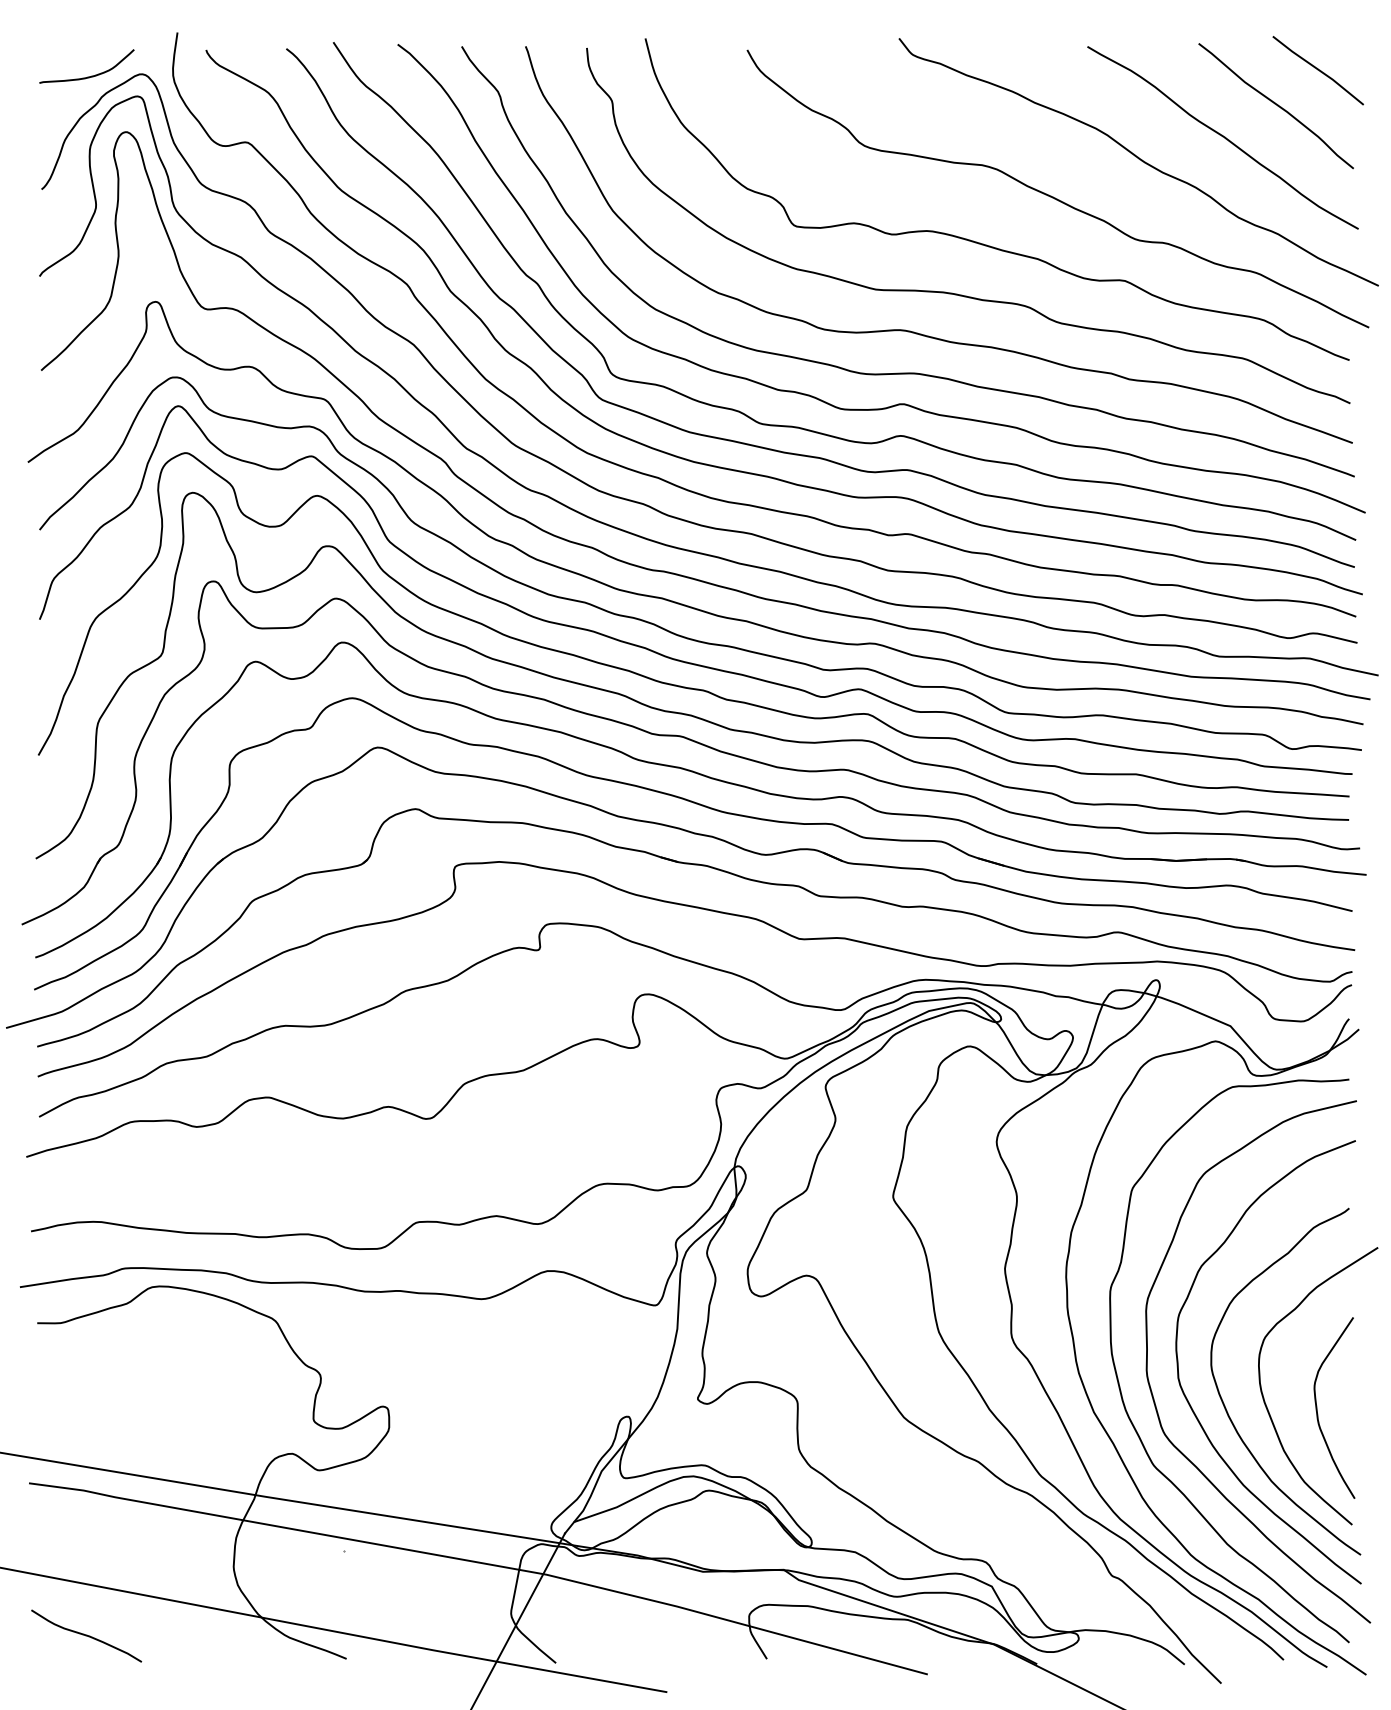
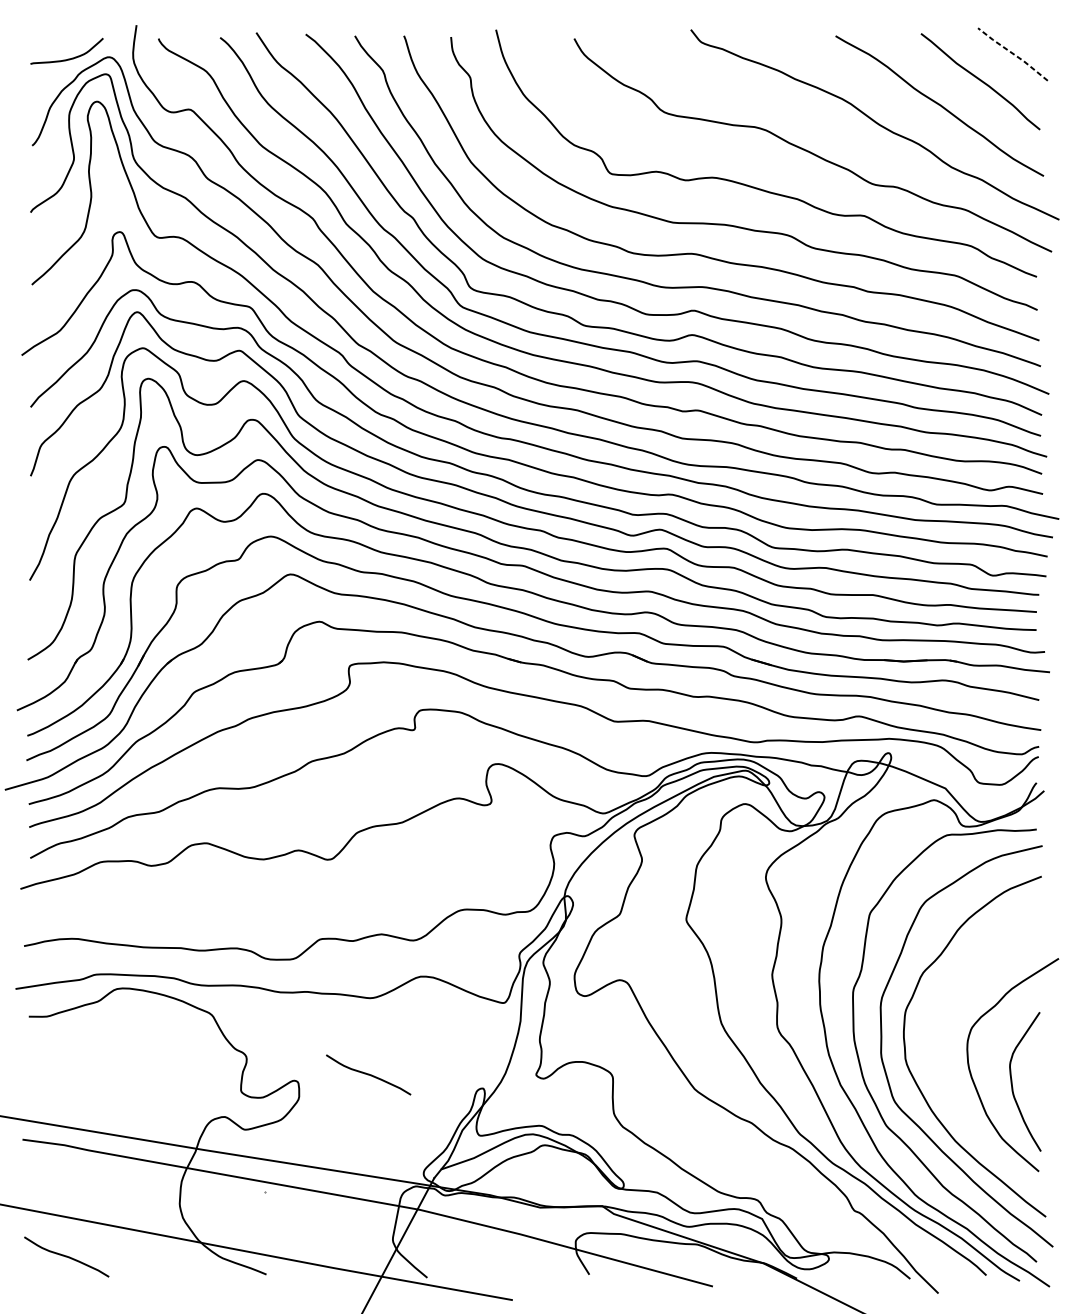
line: (1318, 69) -> (1013, 53), solid -> dashed
curve: (479, 1398) -> (368, 1074), added
curve: (1225, 1405) -> (941, 1079), removed

